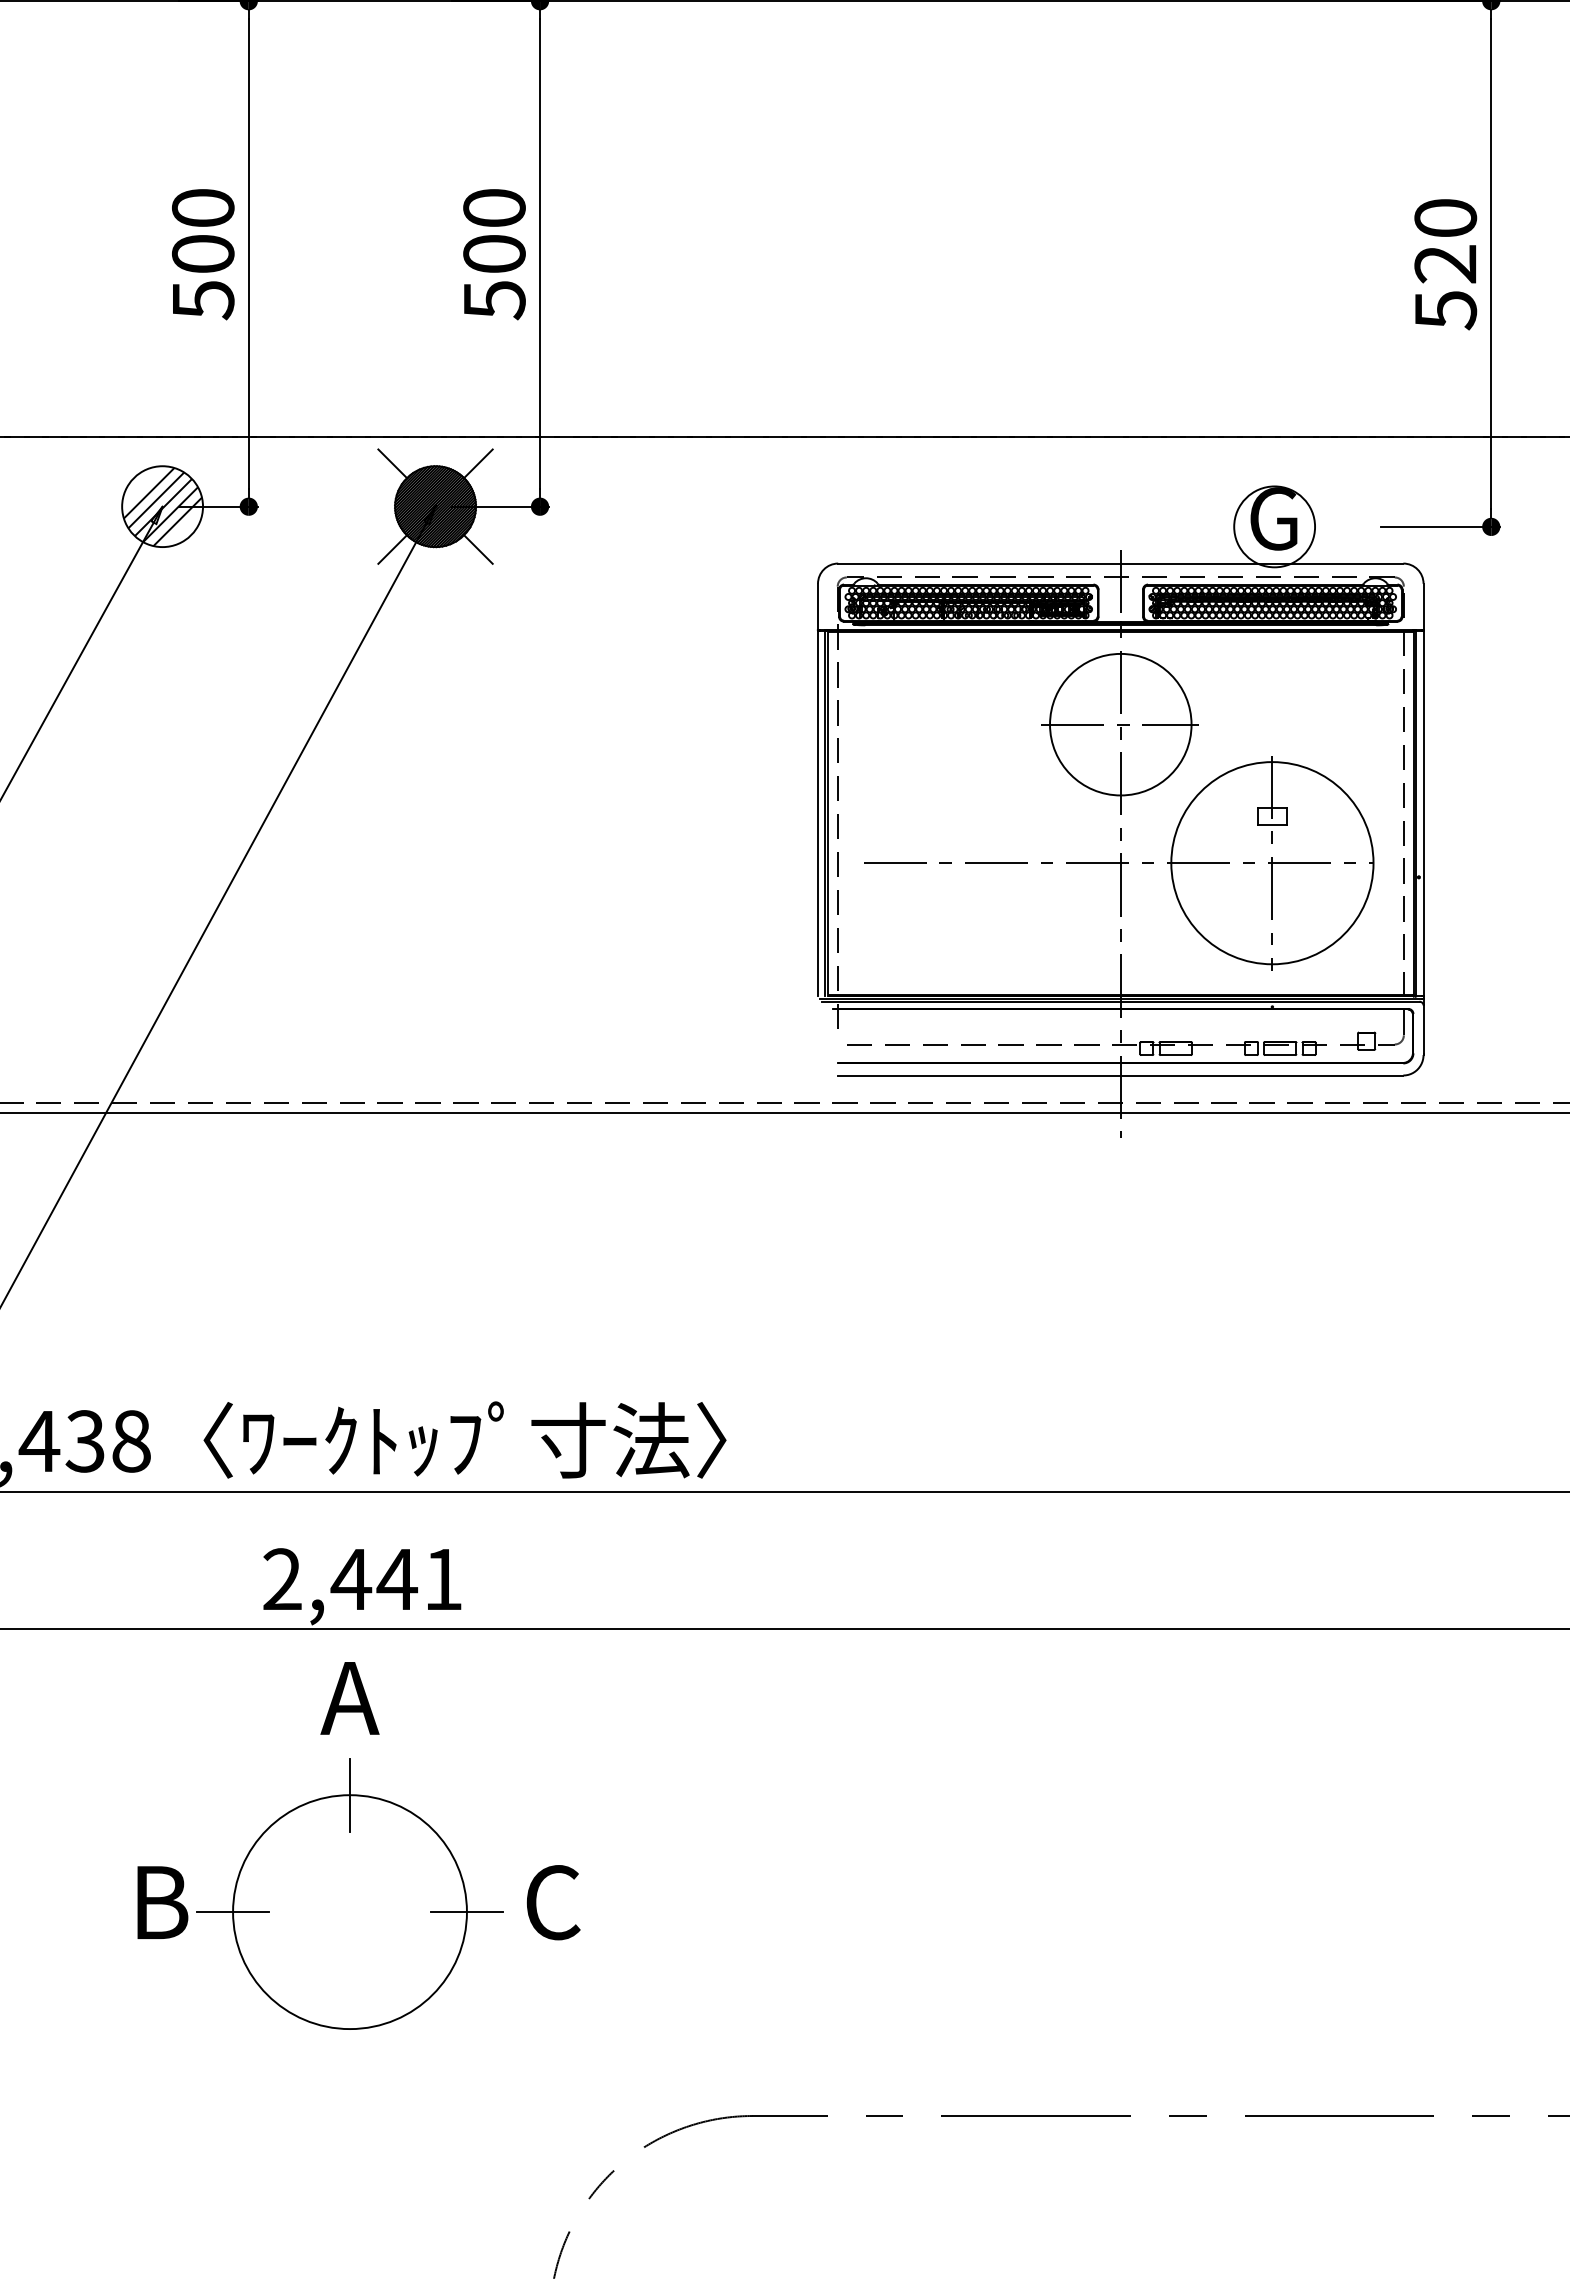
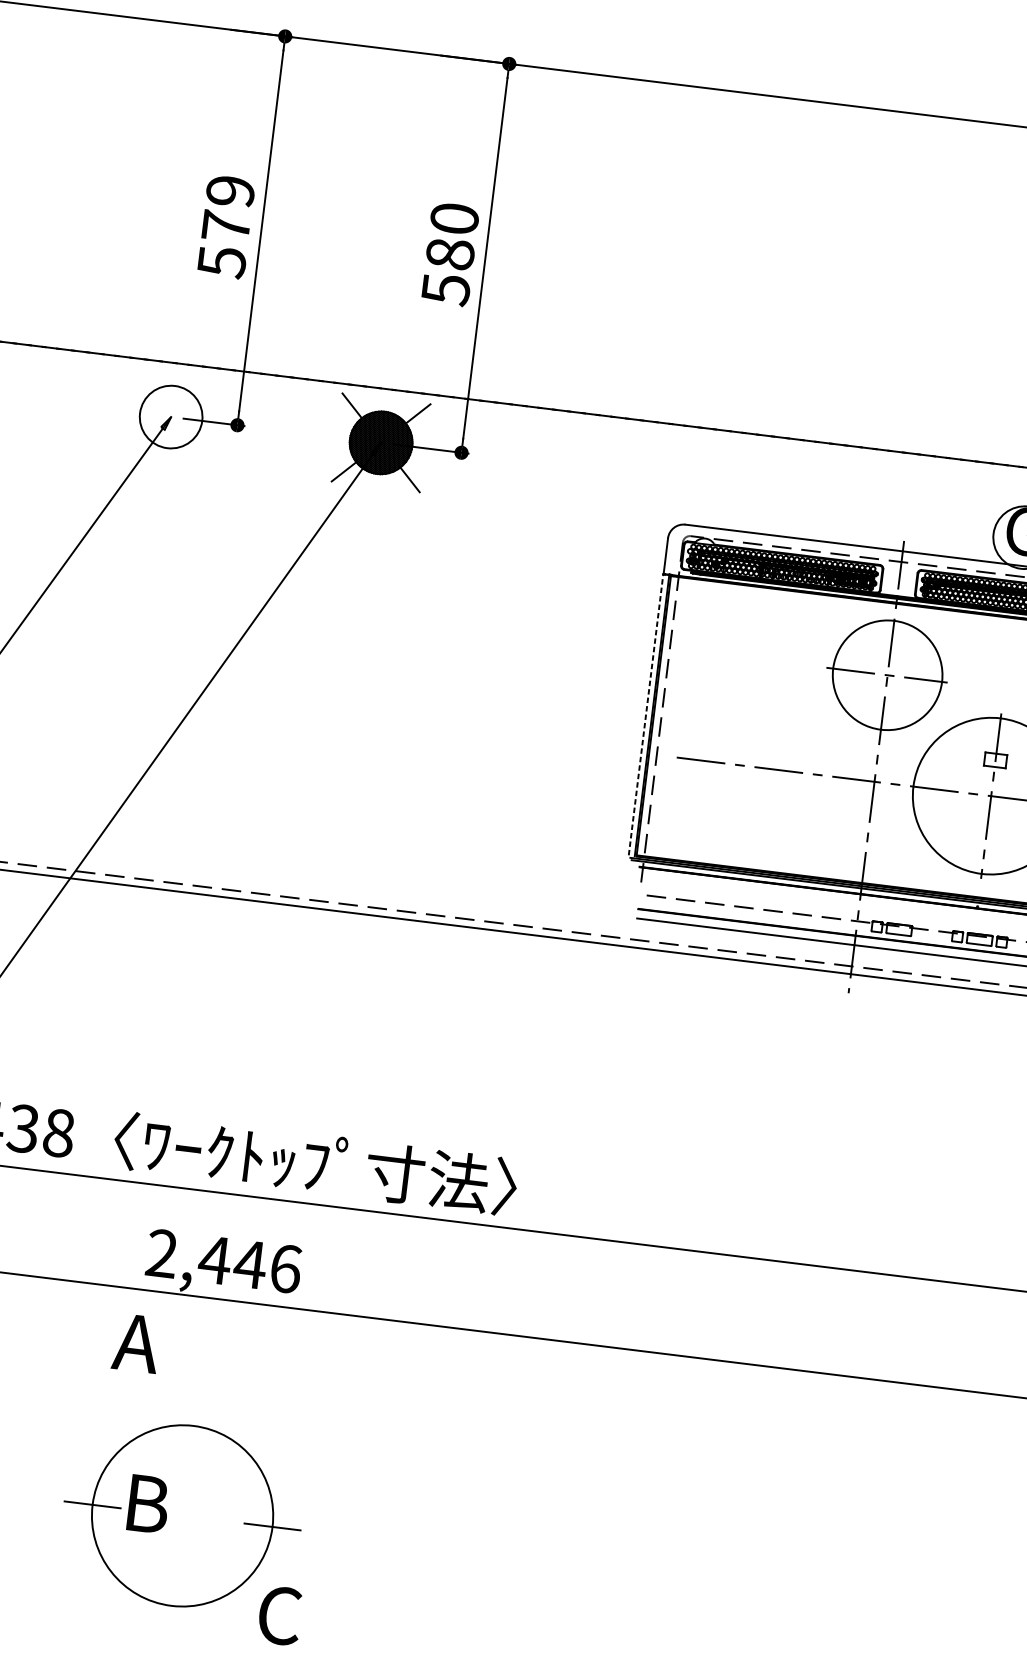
text: (203, 230) -> (228, 208), 500 -> 579
text: (494, 253) -> (450, 253), 500 -> 580
hatch: (162, 507) -> (171, 417), removed
line: (817, 813) -> (645, 714), solid -> dashed
text: (443, 1579) -> (285, 1268), 2,441 -> 2,446
text: (349, 1698) -> (136, 1343), moved
line: (350, 1794) -> (194, 1425), removed
text: (162, 1902) -> (148, 1504), moved
text: (553, 1902) -> (280, 1615), moved

